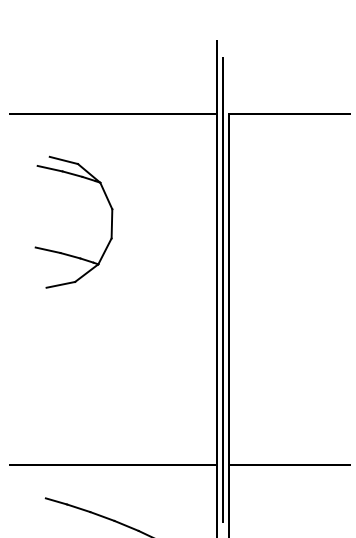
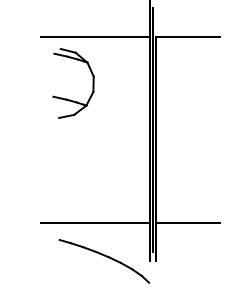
part: (62, 250) -> (67, 98), moved

